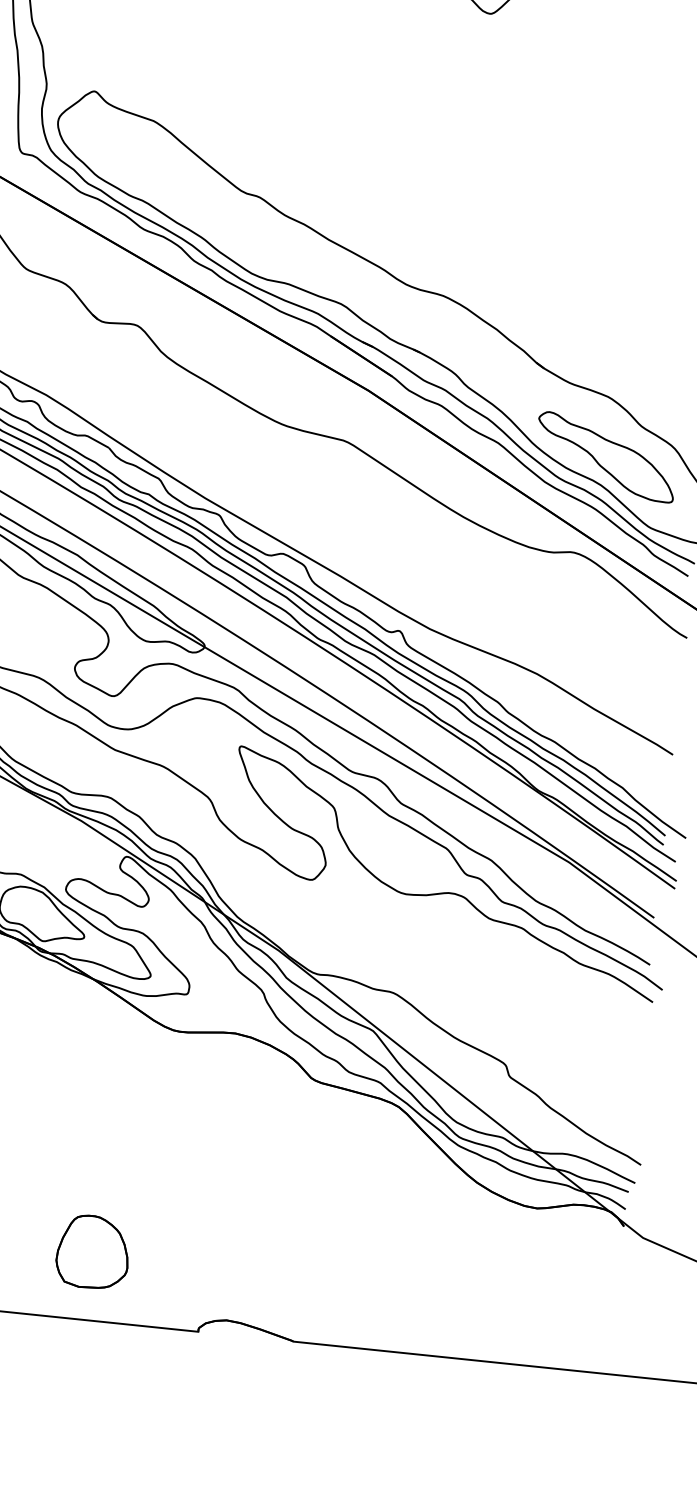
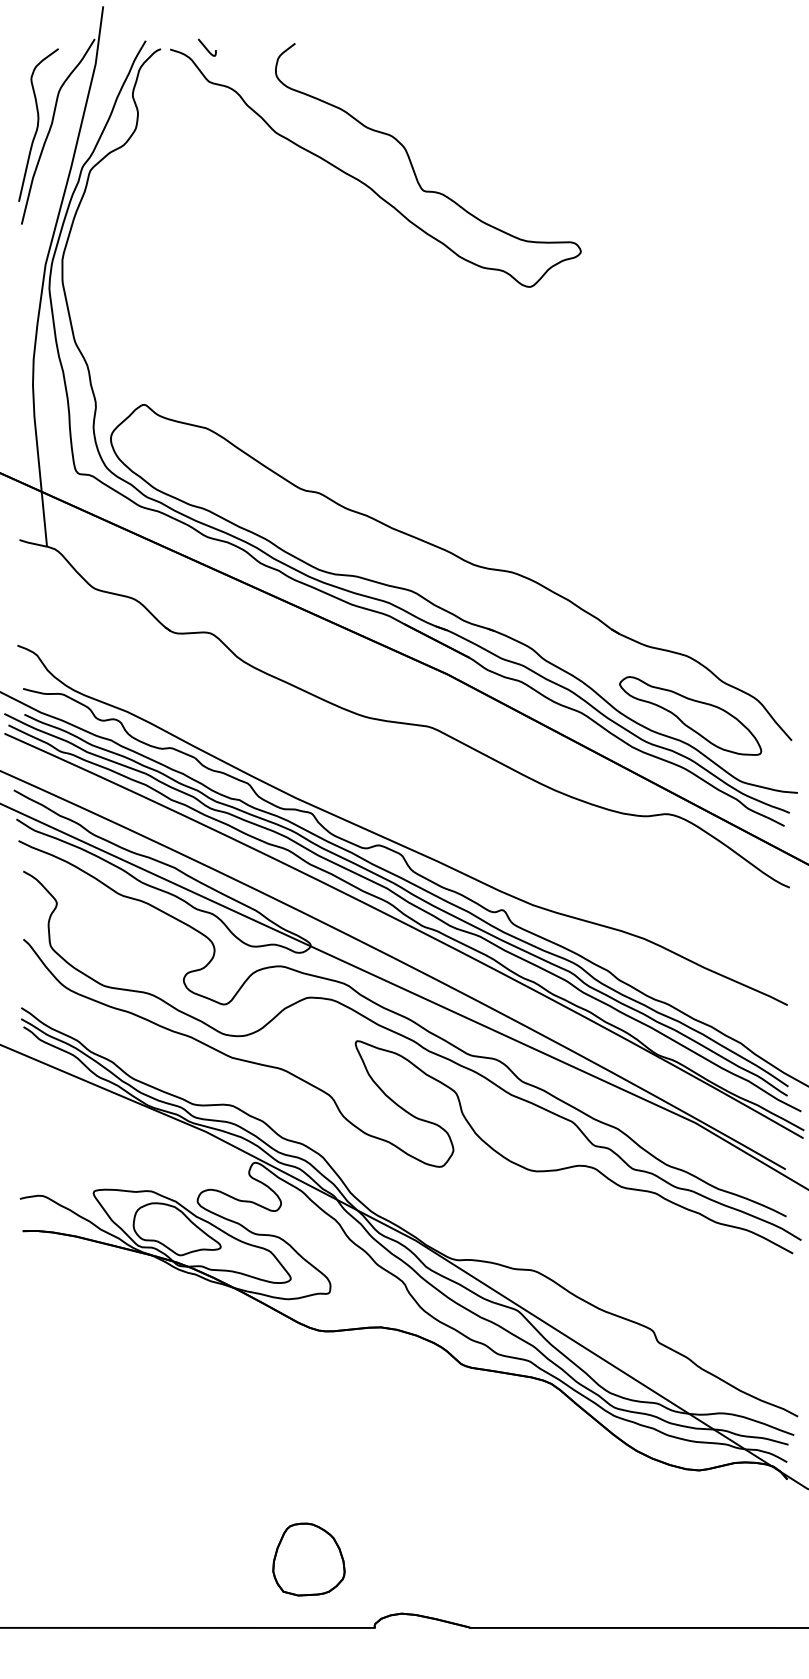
part: (92, 1252) -> (308, 1559), moved

